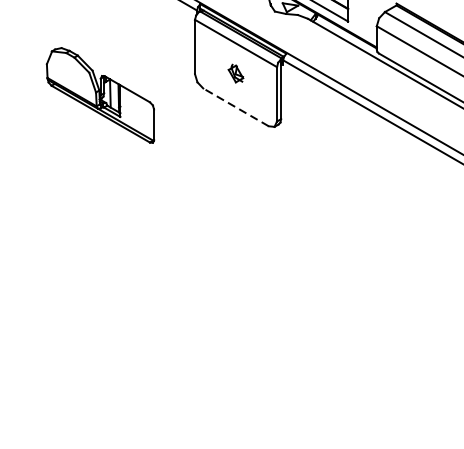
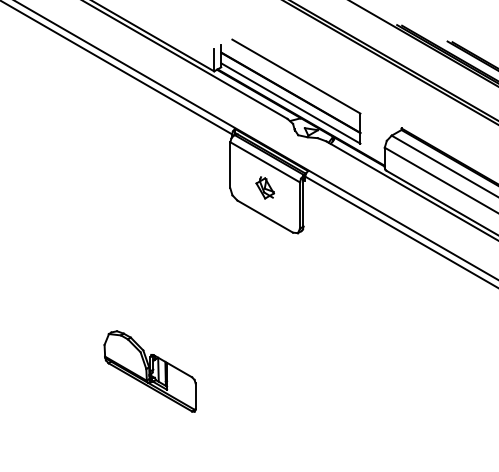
part: (235, 73) -> (264, 187), size x1.43
part: (99, 95) -> (149, 371), moved
line: (235, 107) -> (264, 216), dashed -> solid

